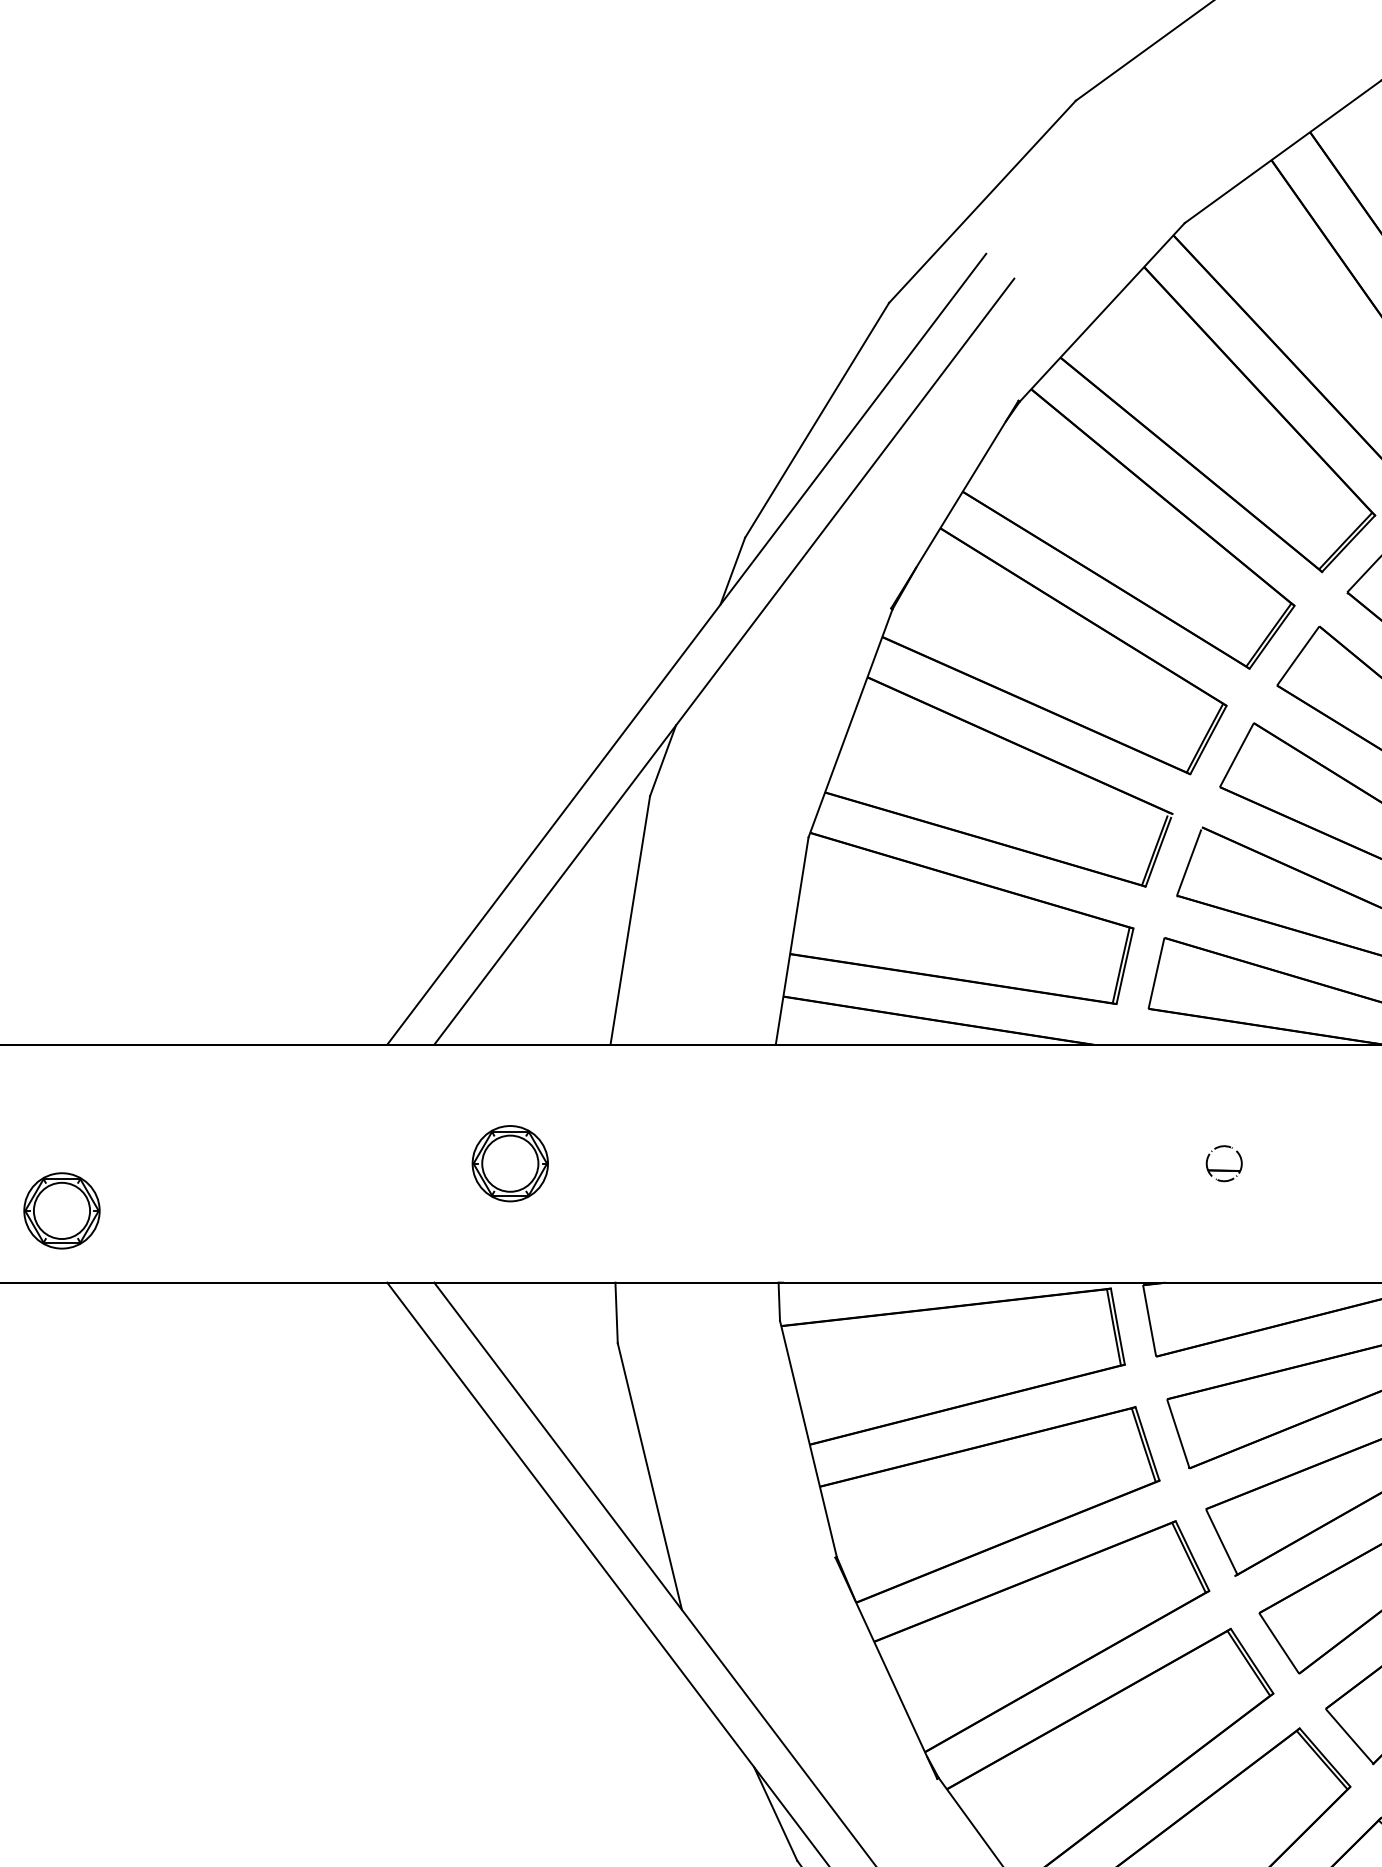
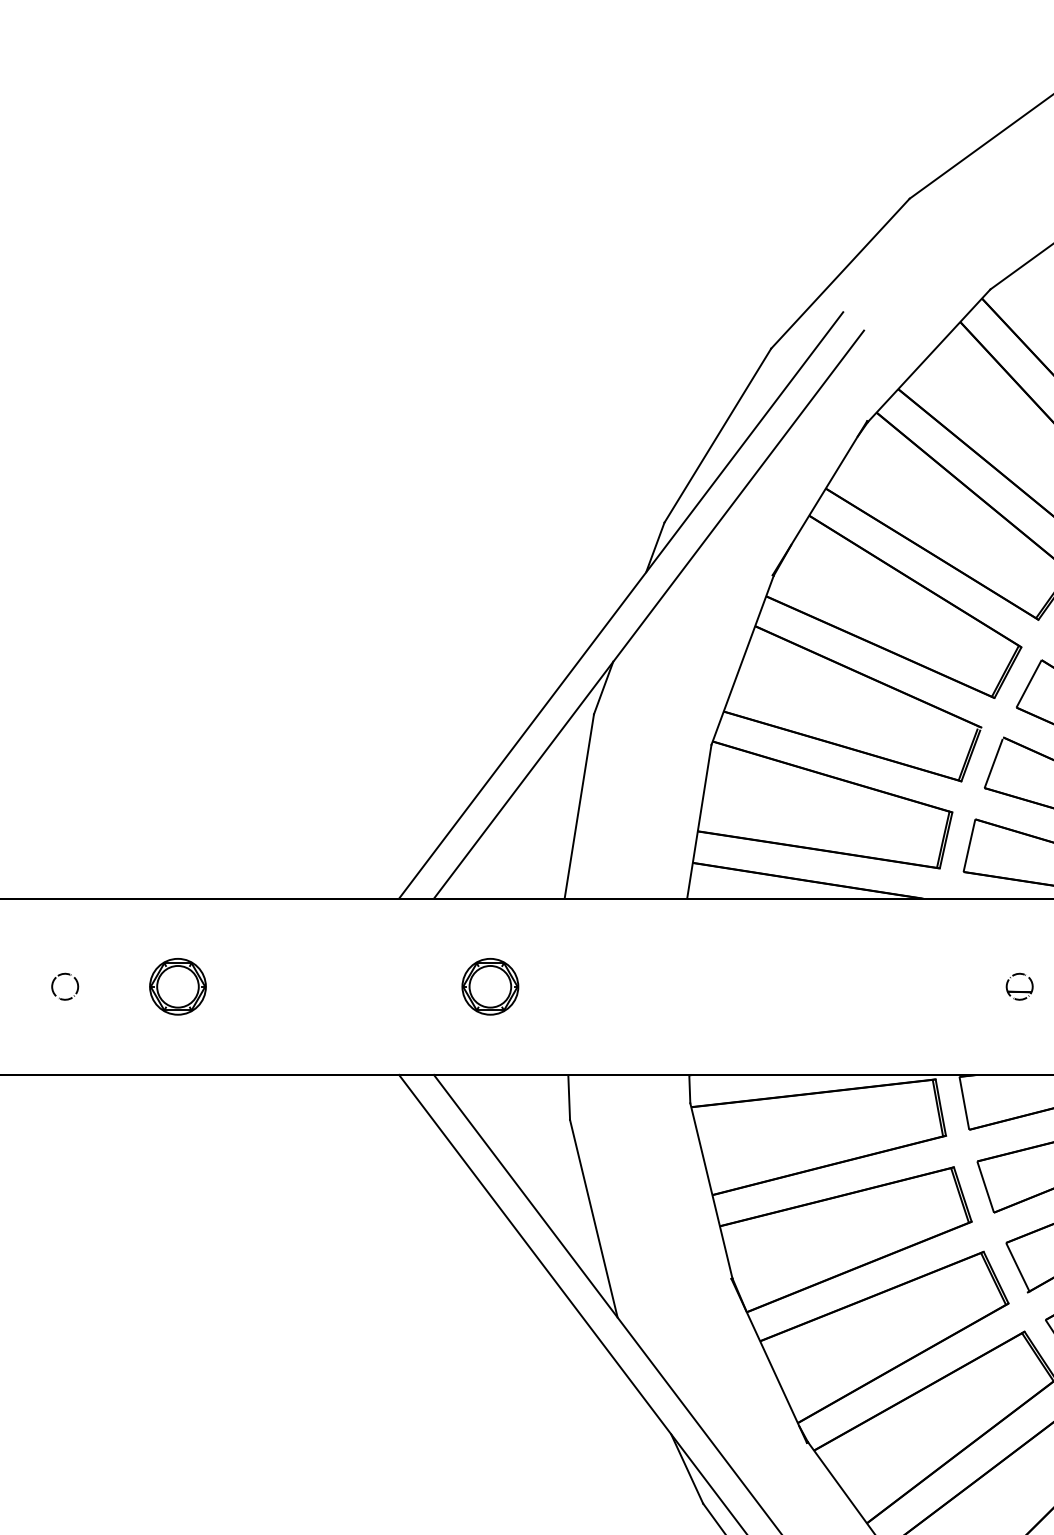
part: (61, 1210) -> (177, 986), moved

